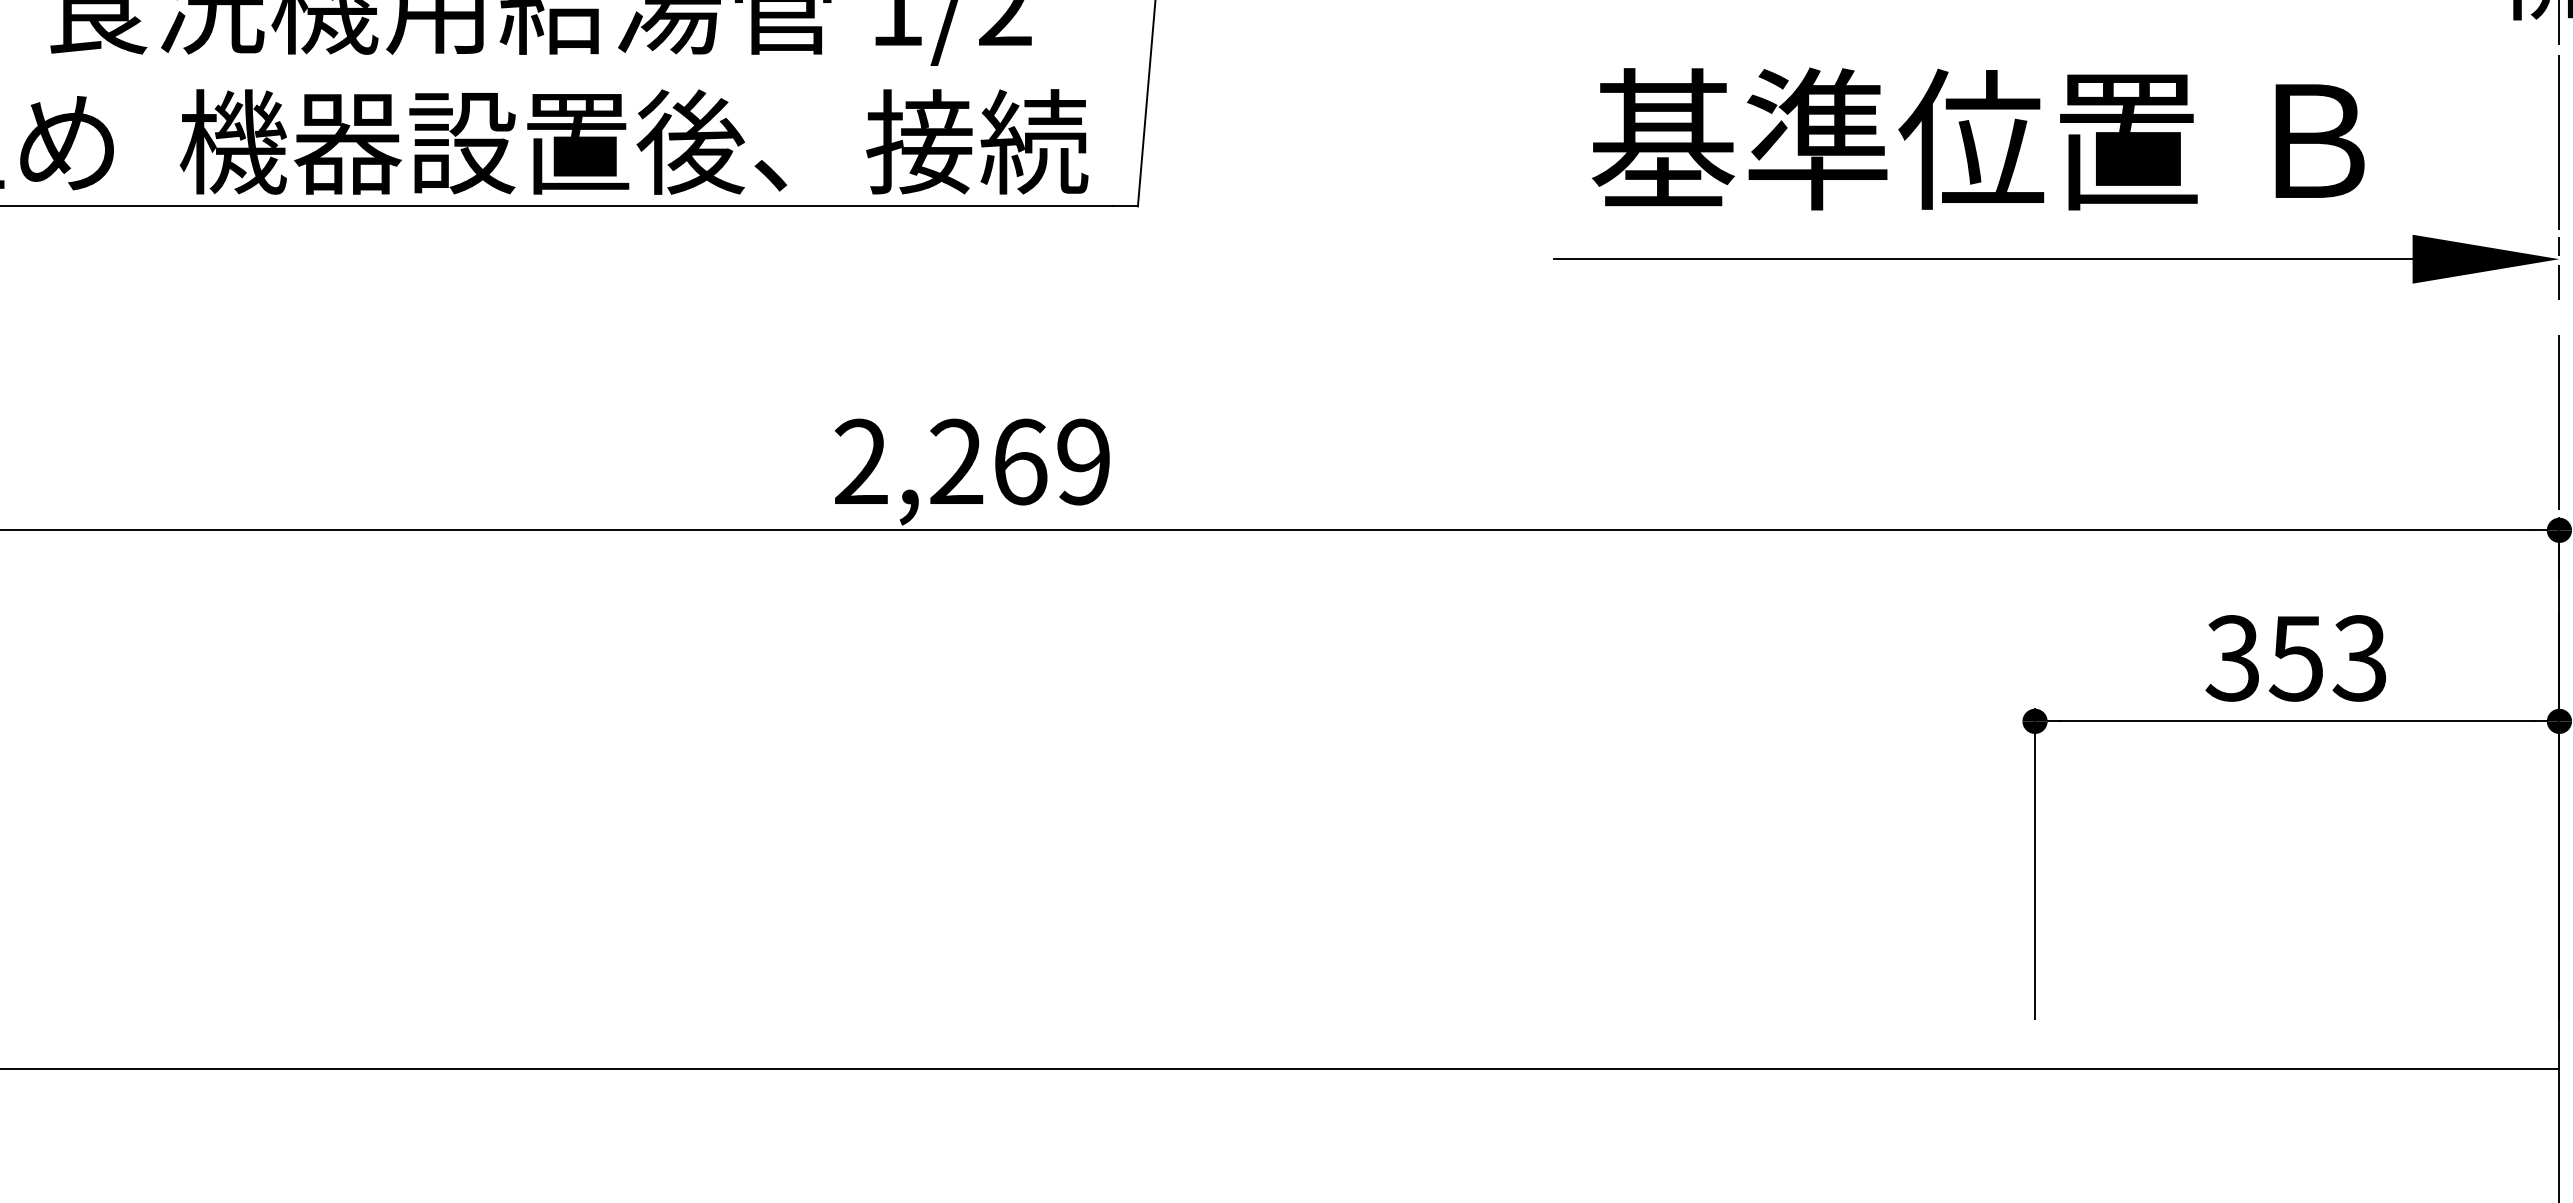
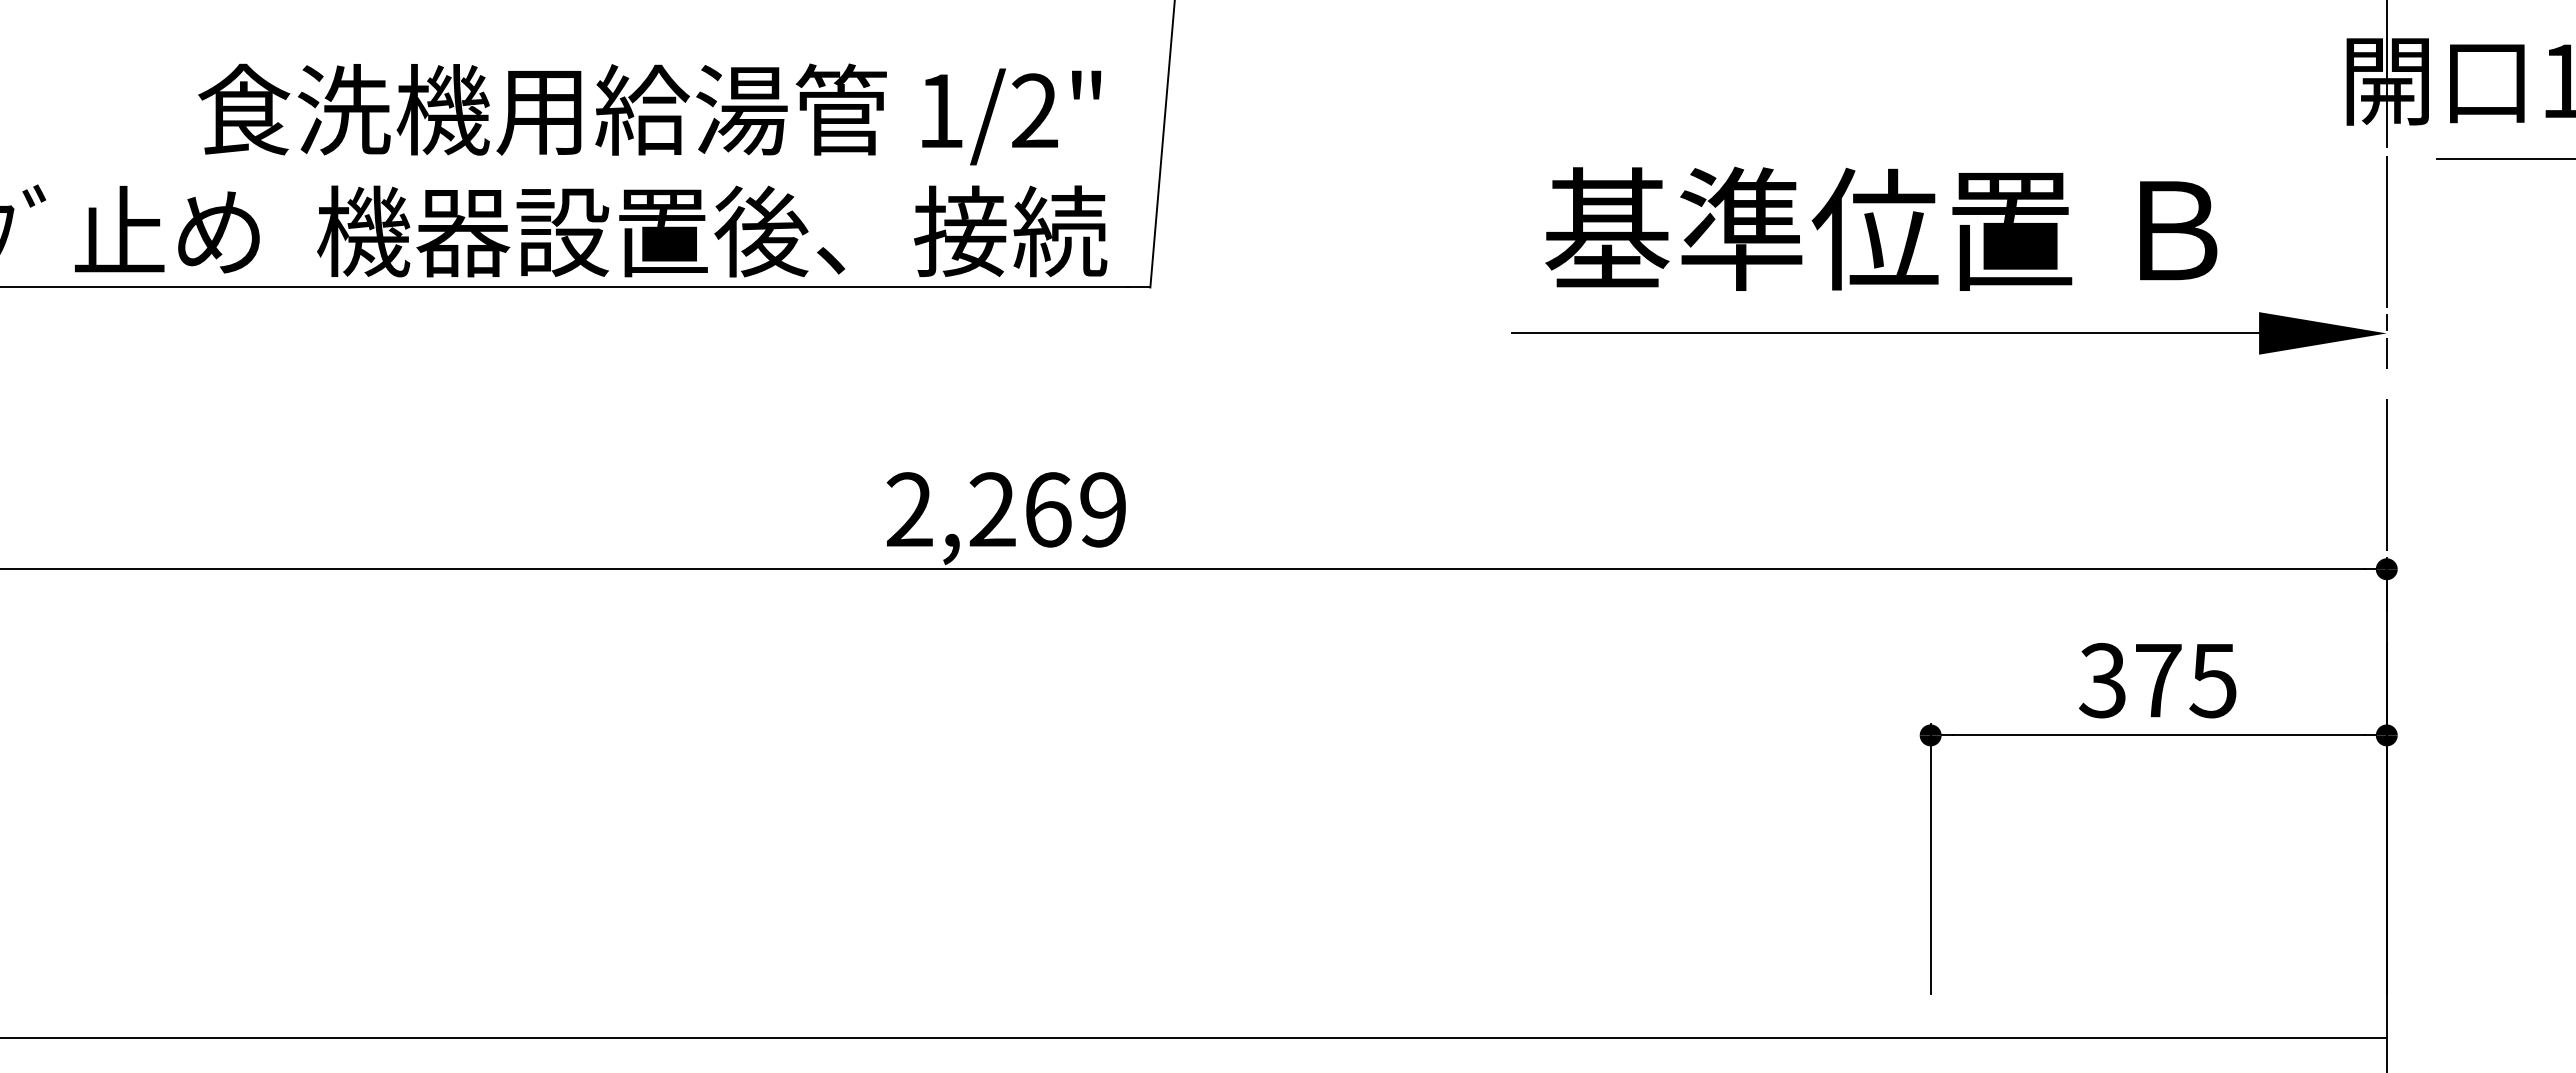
text: (2328, 658) -> (2185, 680), 353 -> 375

